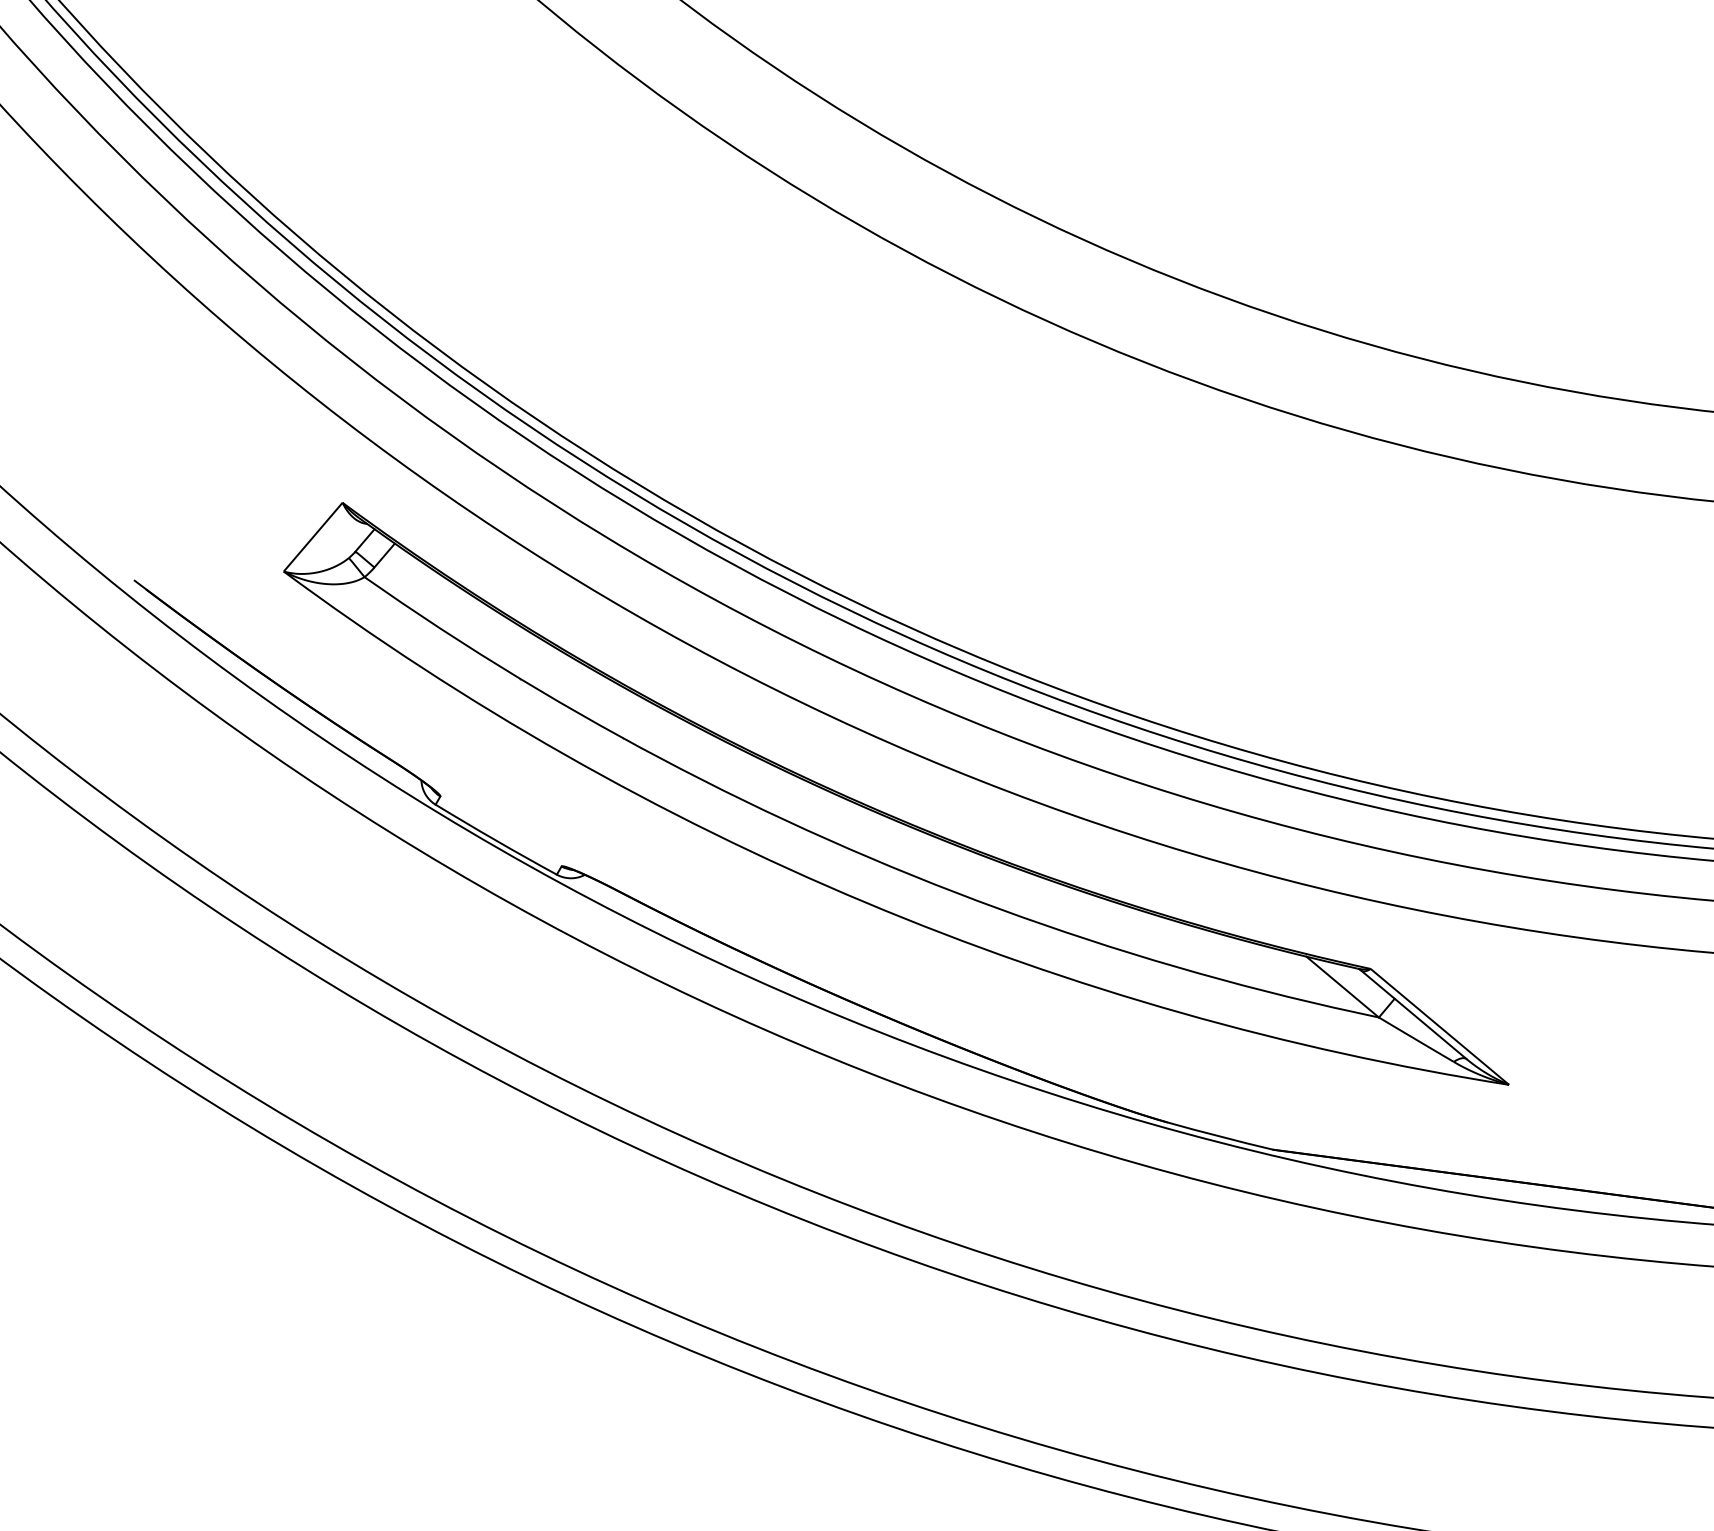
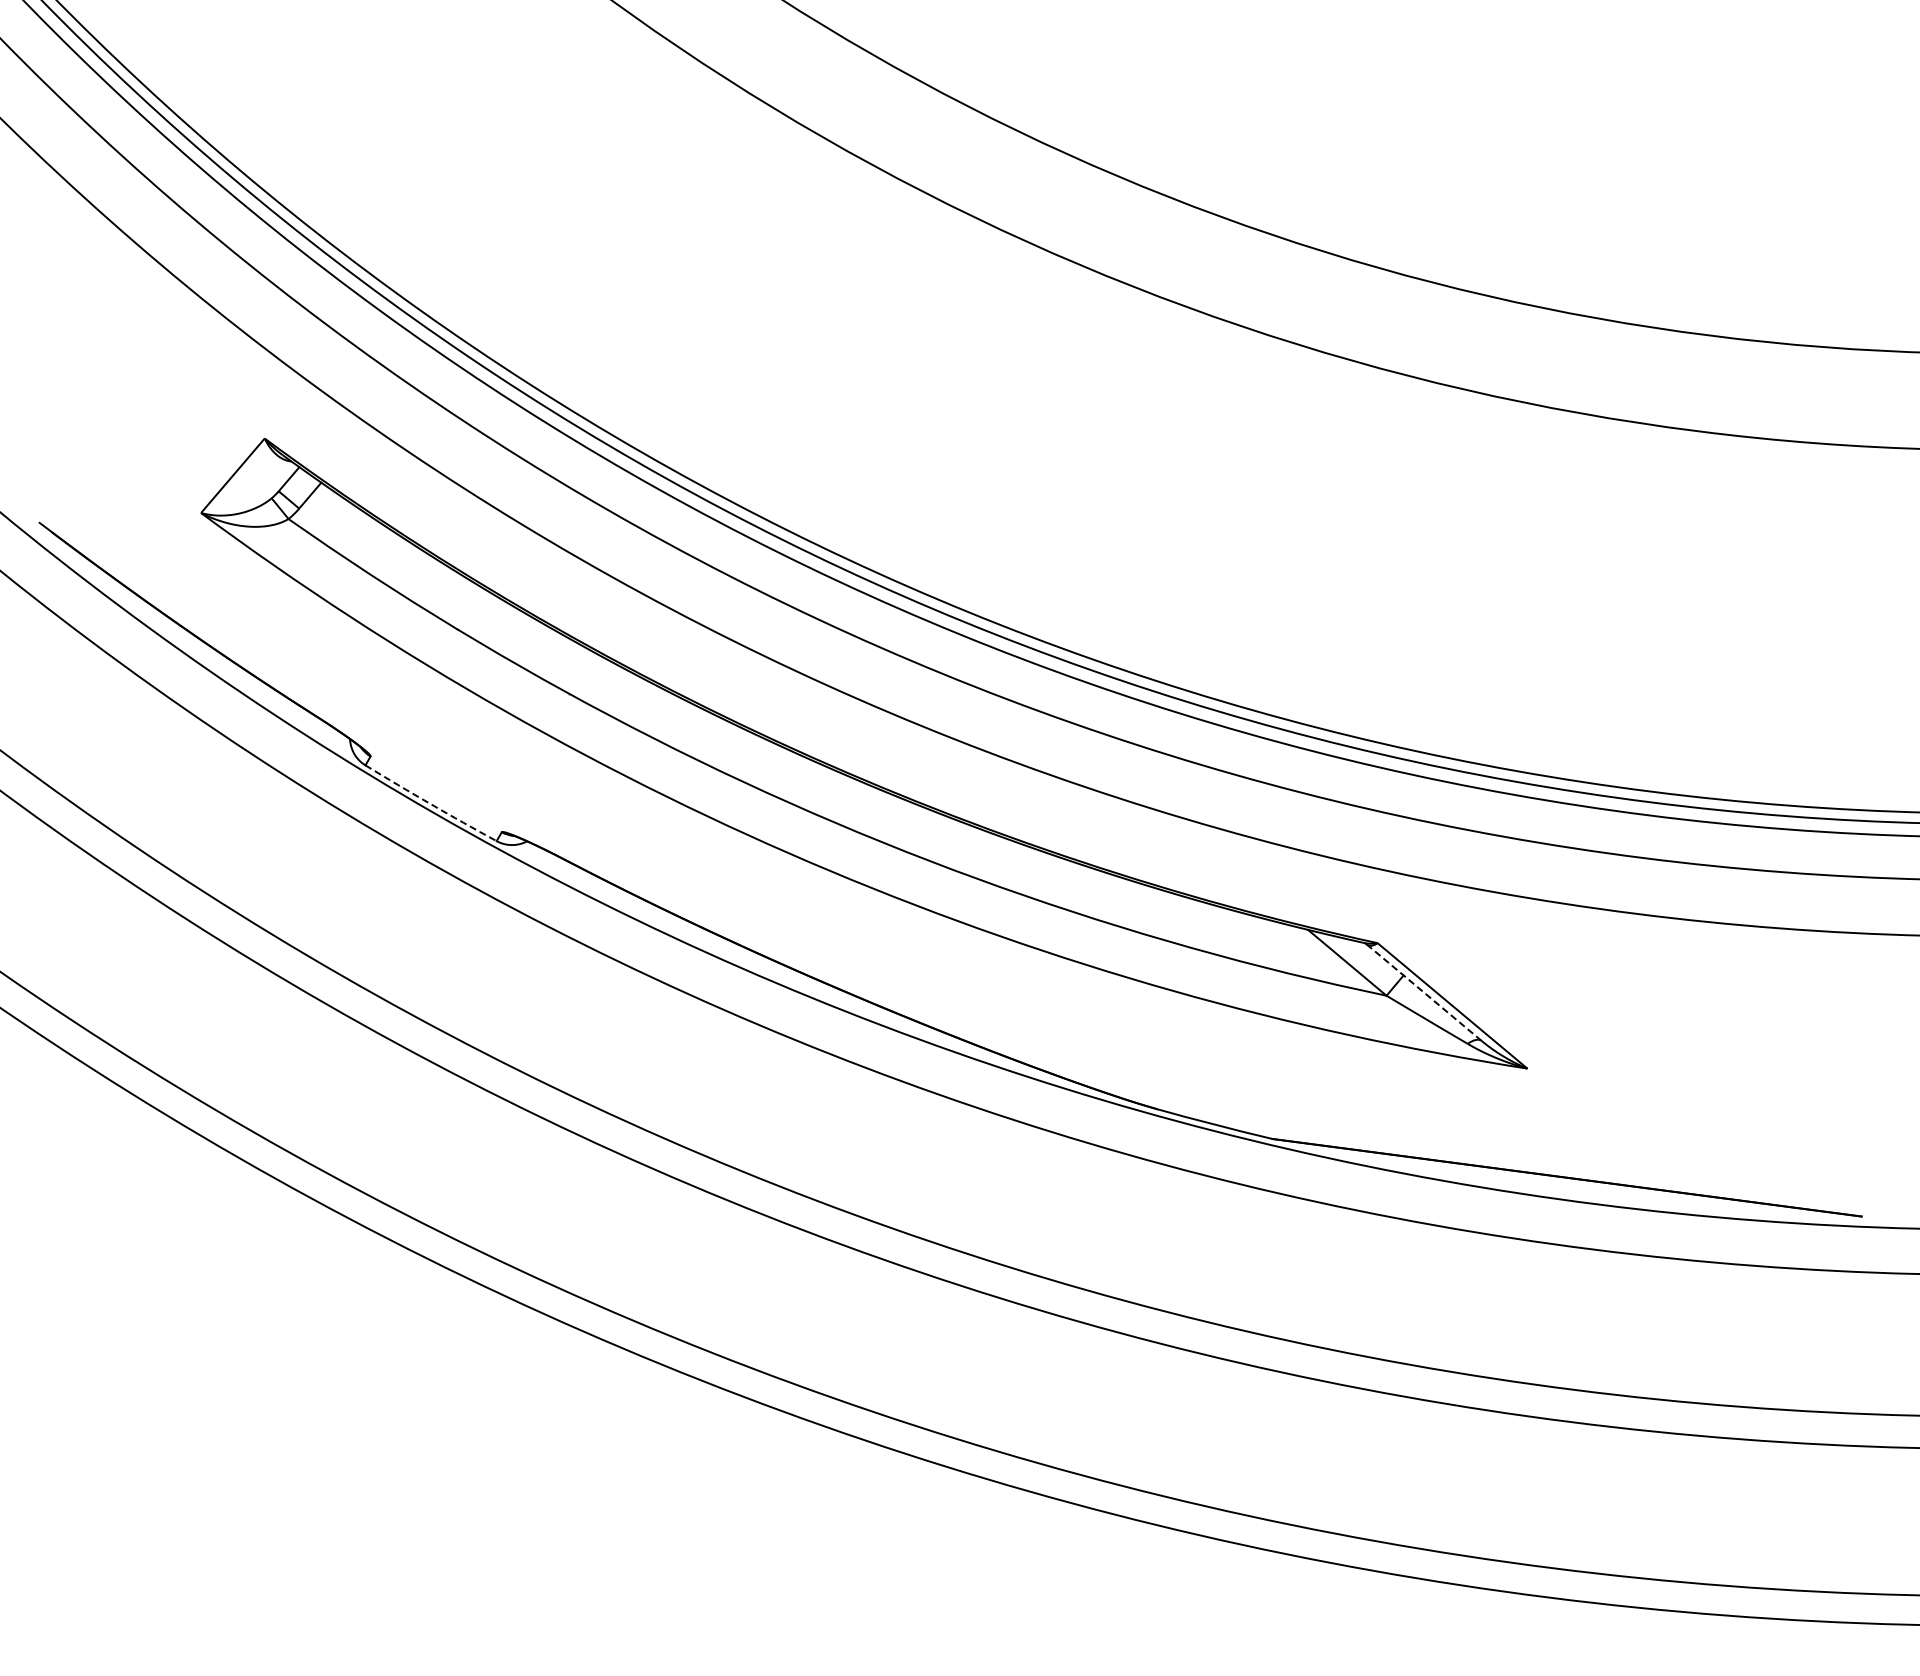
arc: (495, 840) -> (430, 804), solid -> dashed
line: (1413, 1014) -> (1424, 992), solid -> dashed

